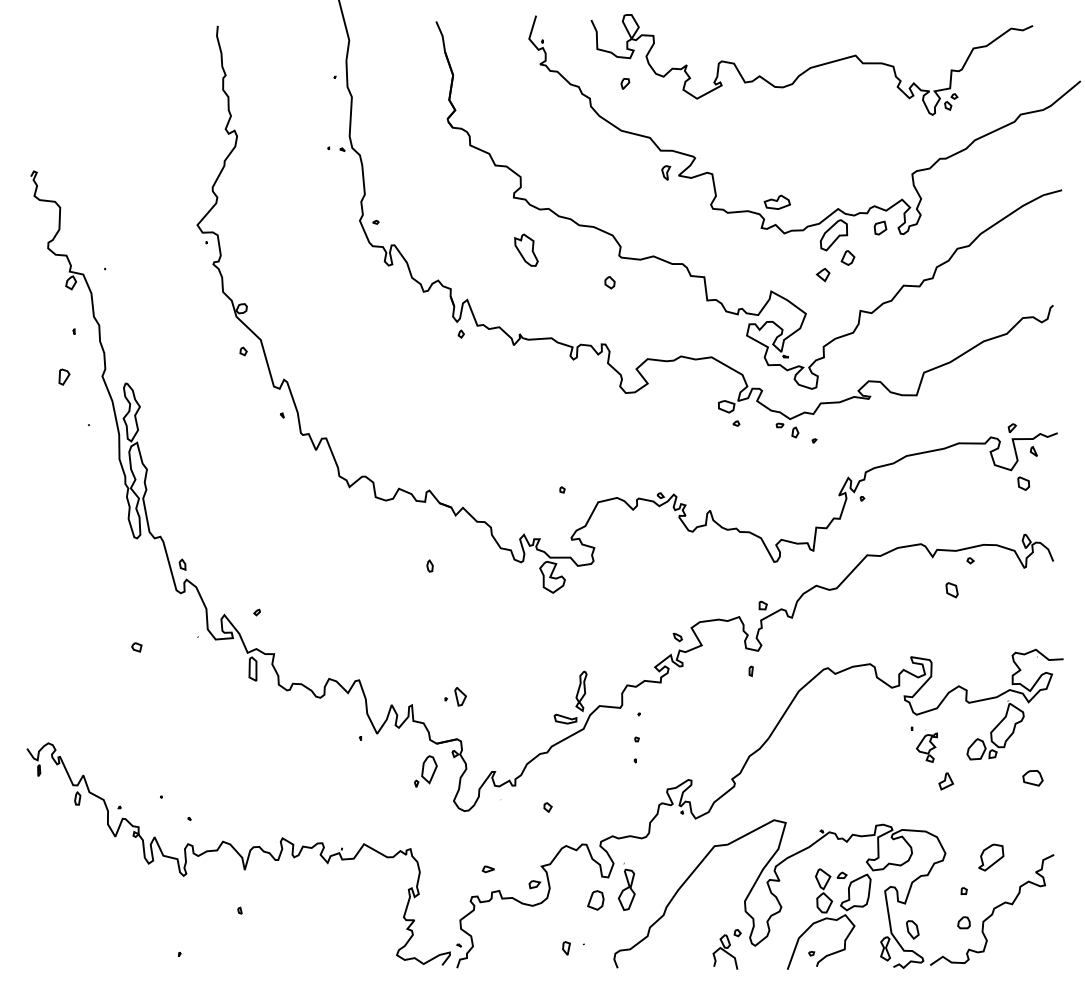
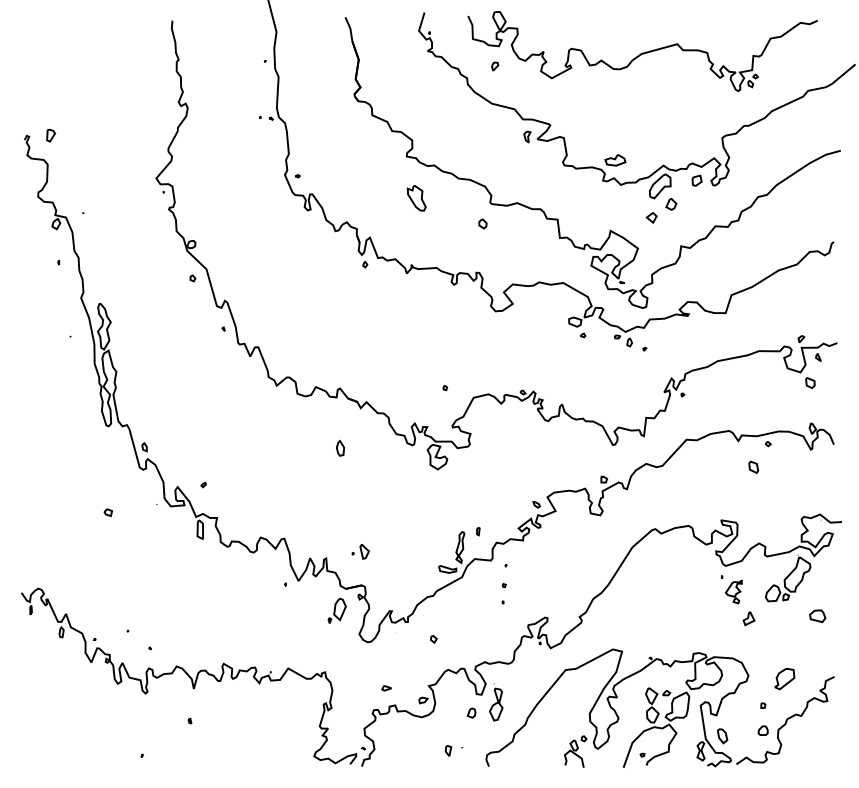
part: (64, 376) -> (51, 135), moved
part: (429, 565) -> (340, 447), size x1.67
part: (750, 671) -> (477, 531), moved
part: (595, 900) -> (471, 713), size x0.62

